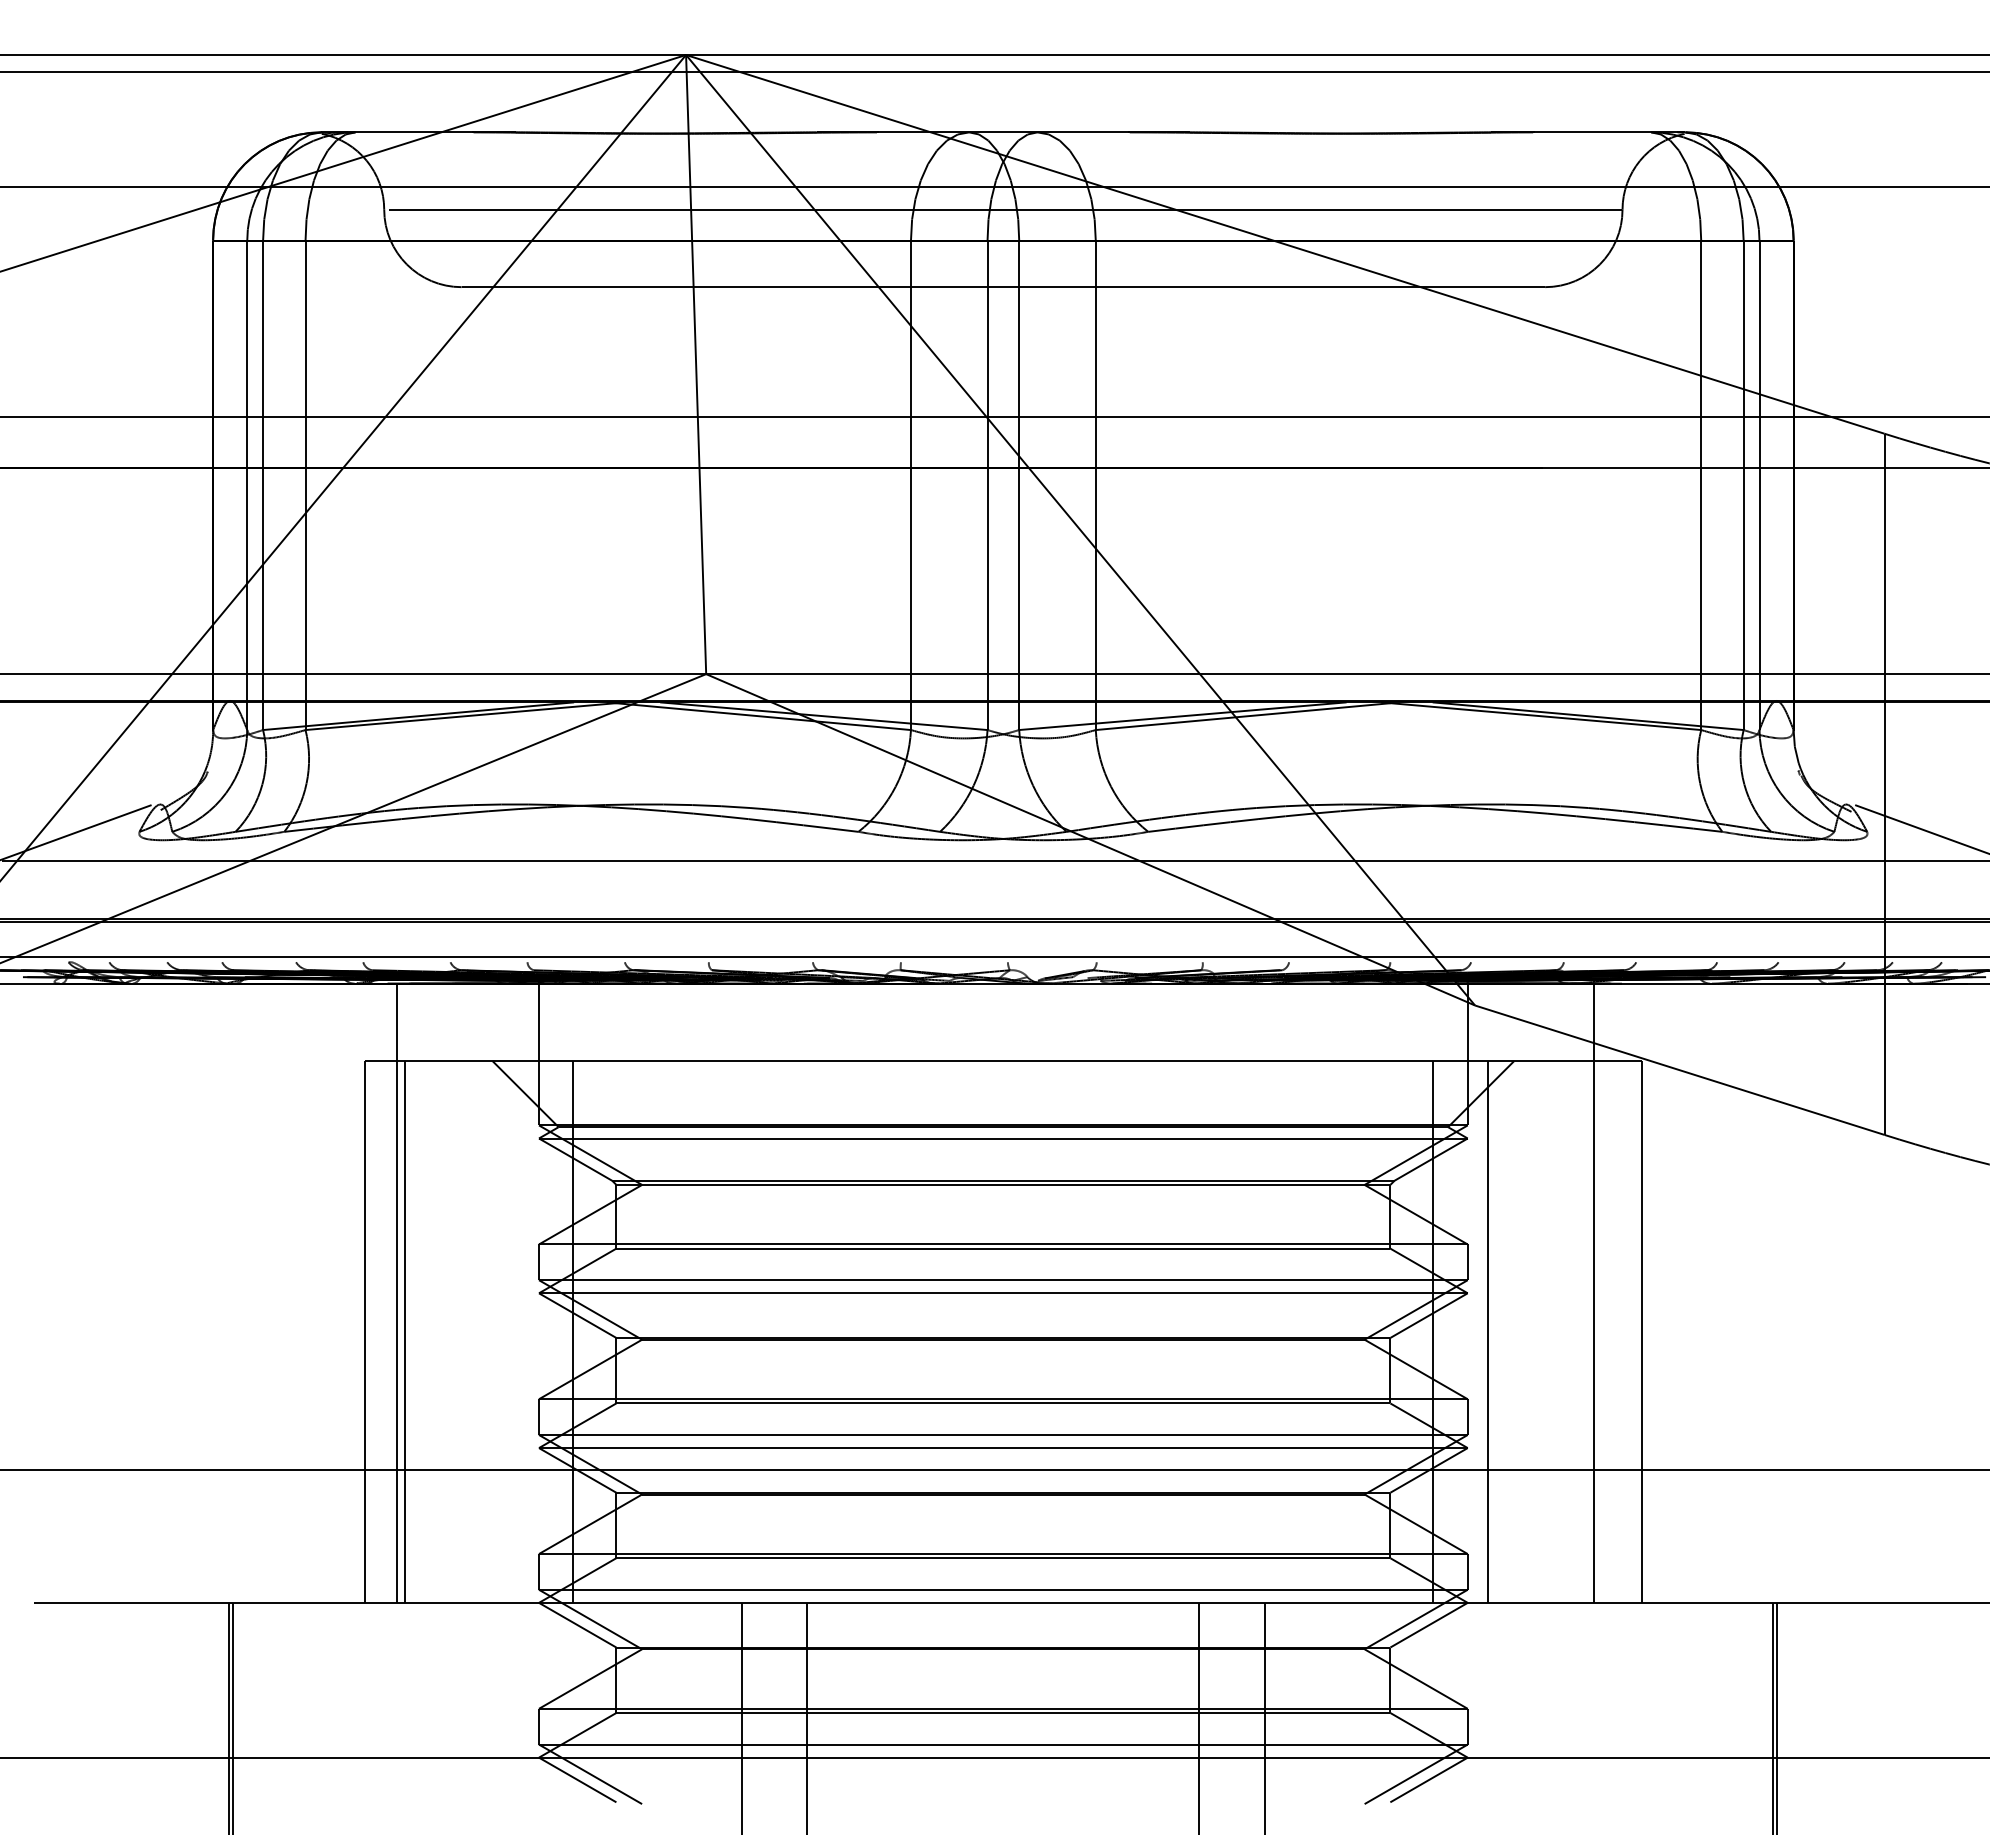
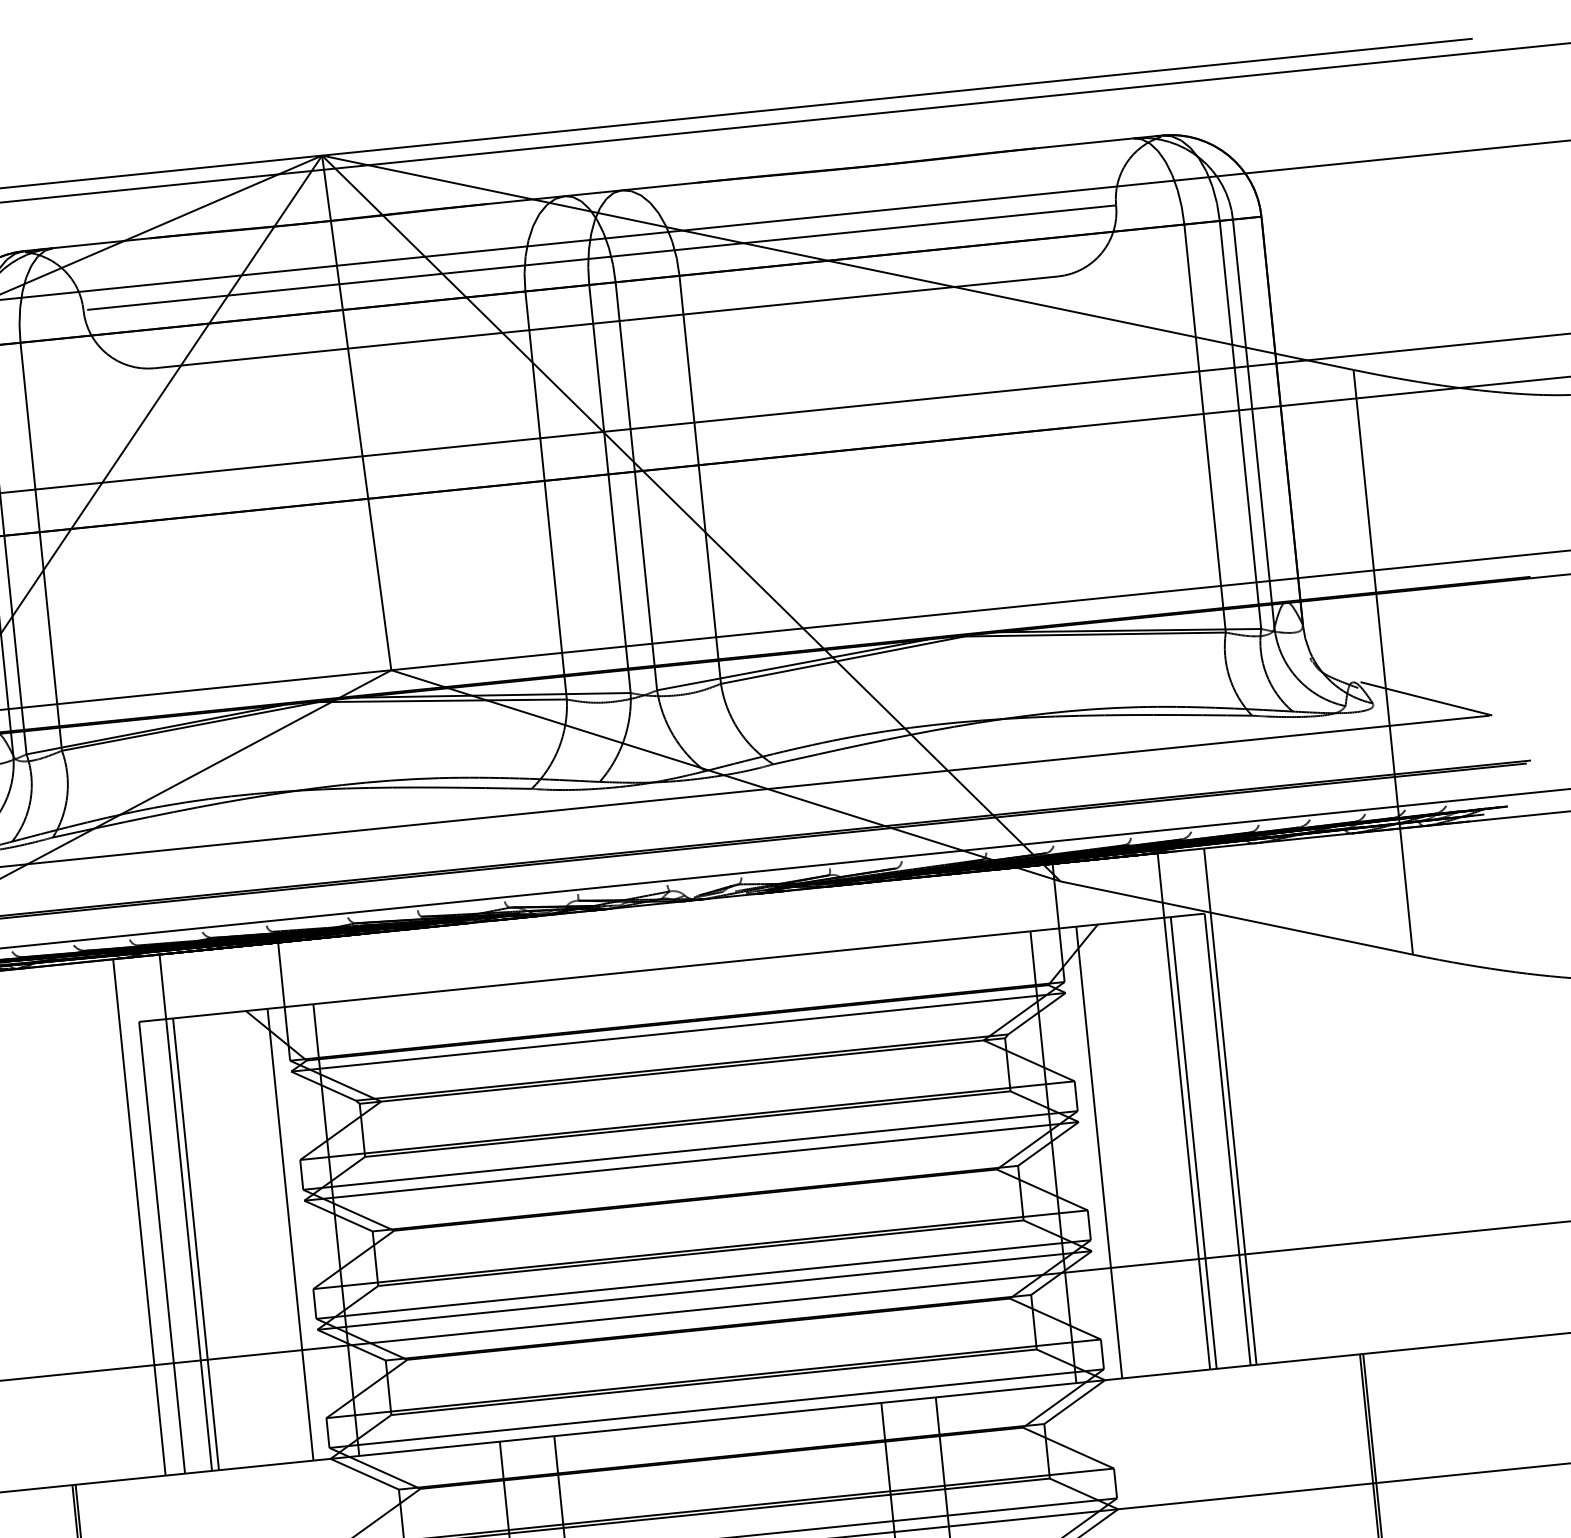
line: (341, 1292) -> (139, 1216), added
line: (1649, 1292) -> (1230, 1105), added
line: (518, 1331) -> (290, 1234), added
line: (1601, 1331) -> (1193, 1142), added

